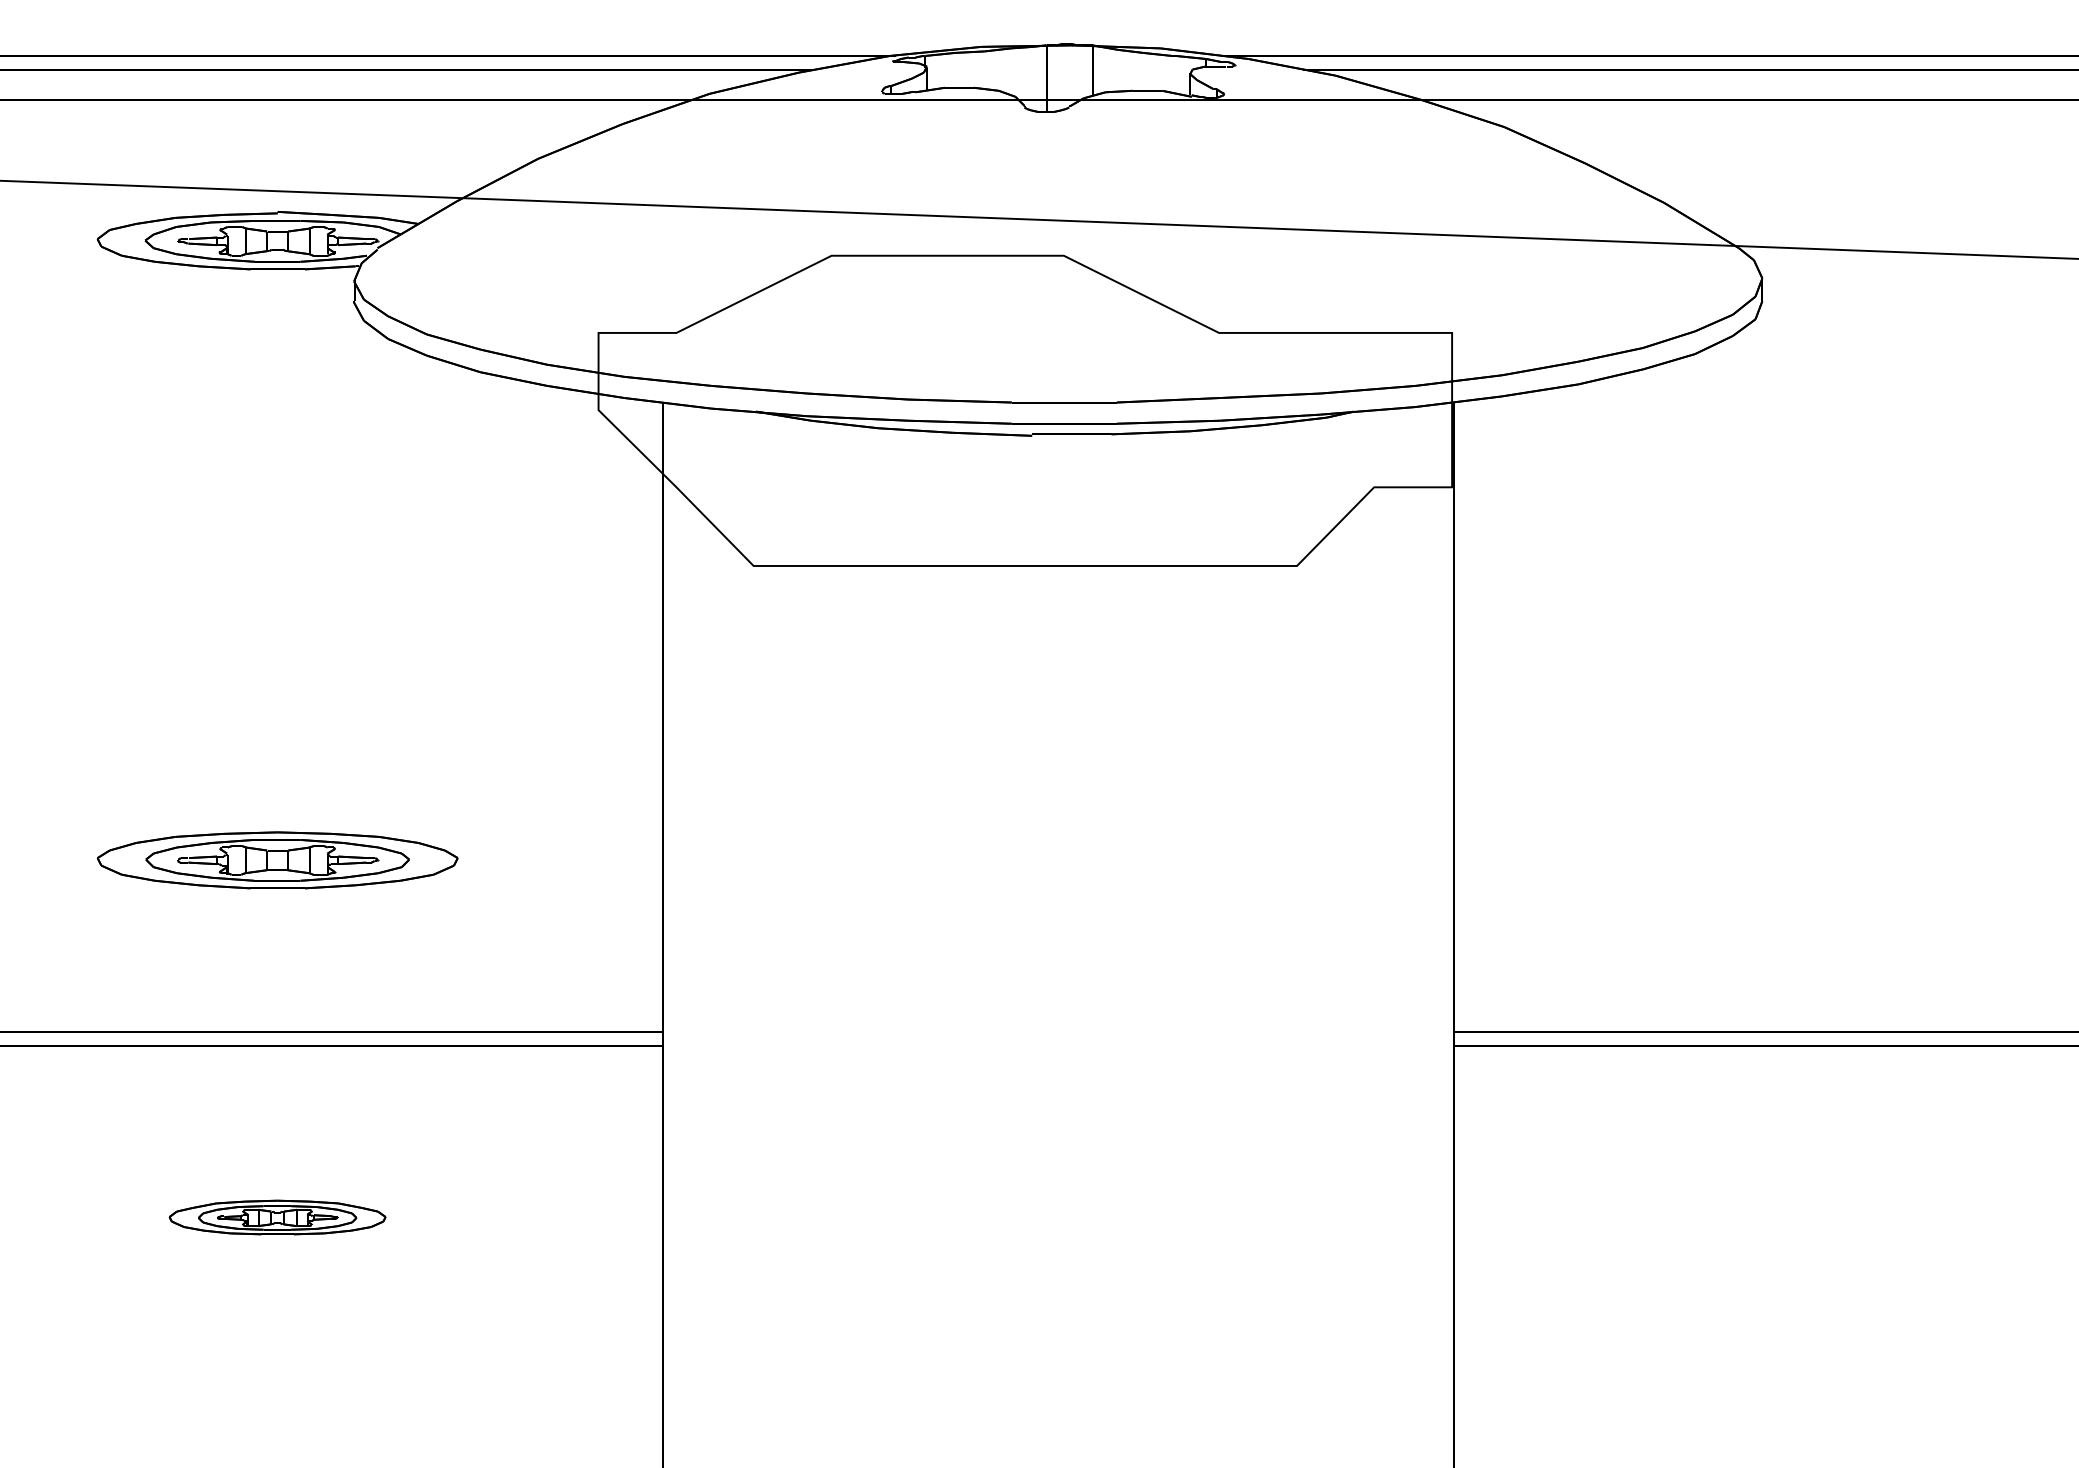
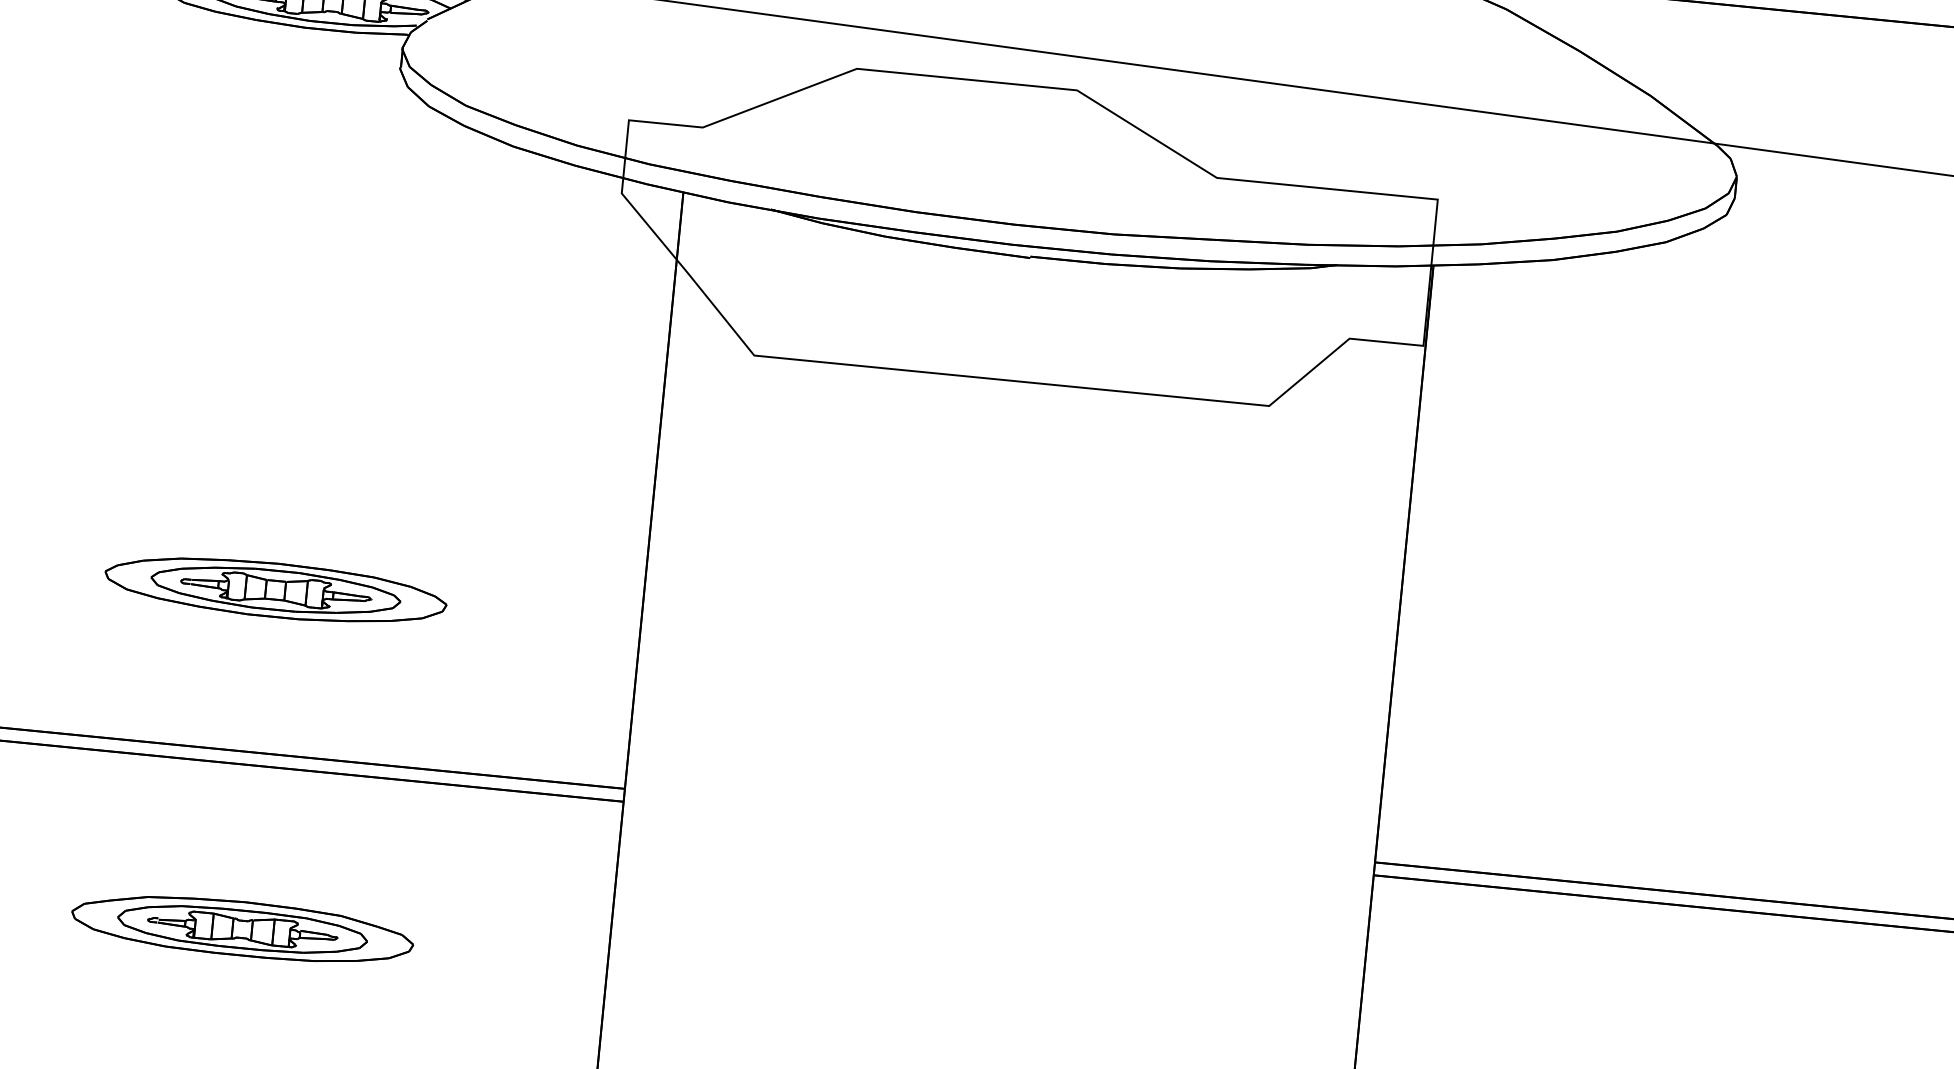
part: (277, 1217) -> (242, 928), size x1.67

